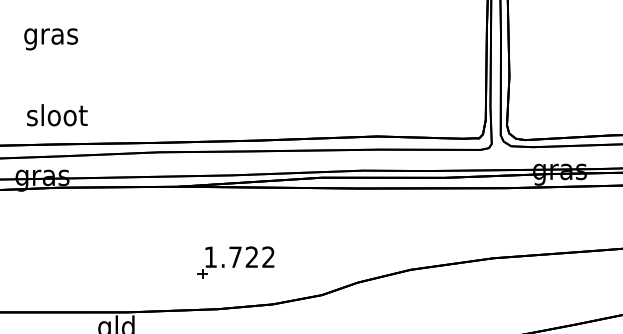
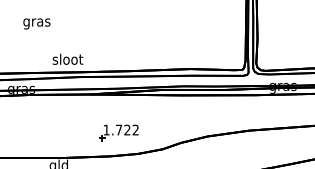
text: (50, 38) -> (36, 23), moved
text: (56, 113) -> (67, 58), moved

